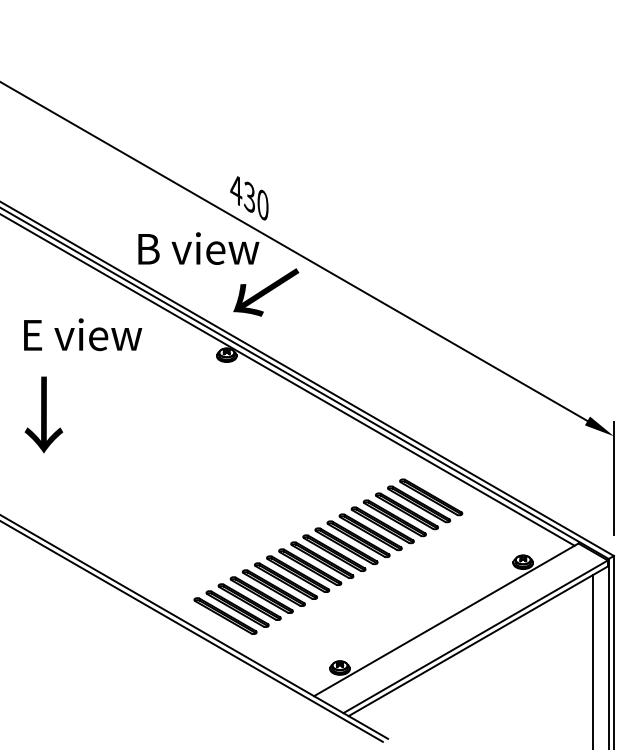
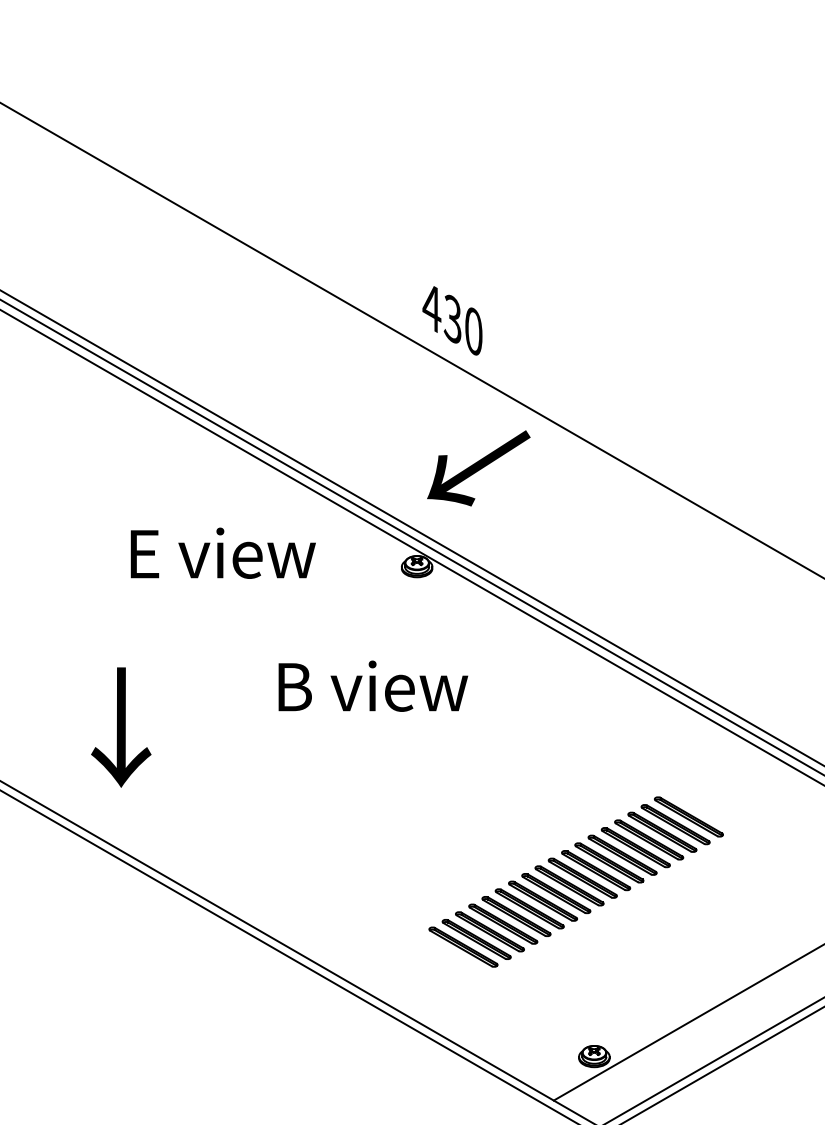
text: (198, 248) -> (372, 686), moved
text: (83, 334) -> (223, 552), moved
text: (43, 414) -> (120, 726), moved
part: (328, 556) -> (576, 881), size x0.7

